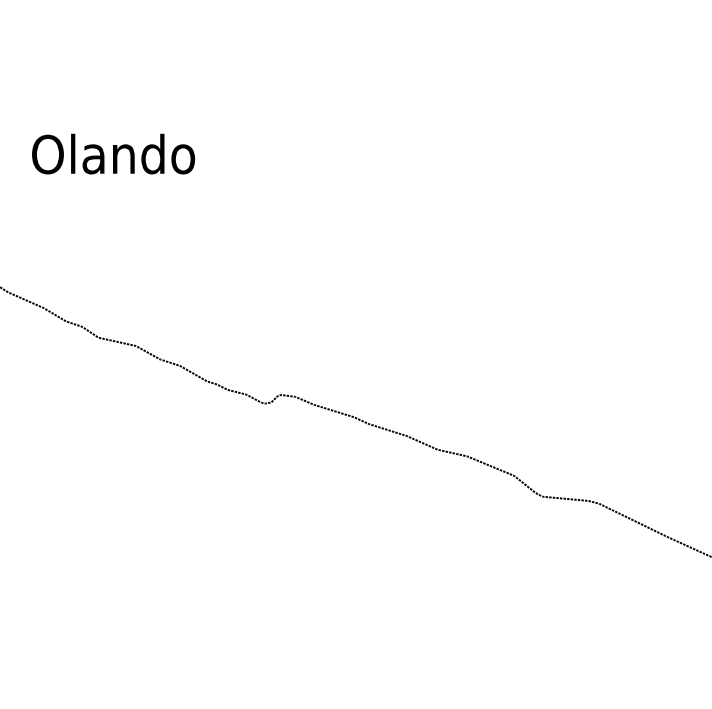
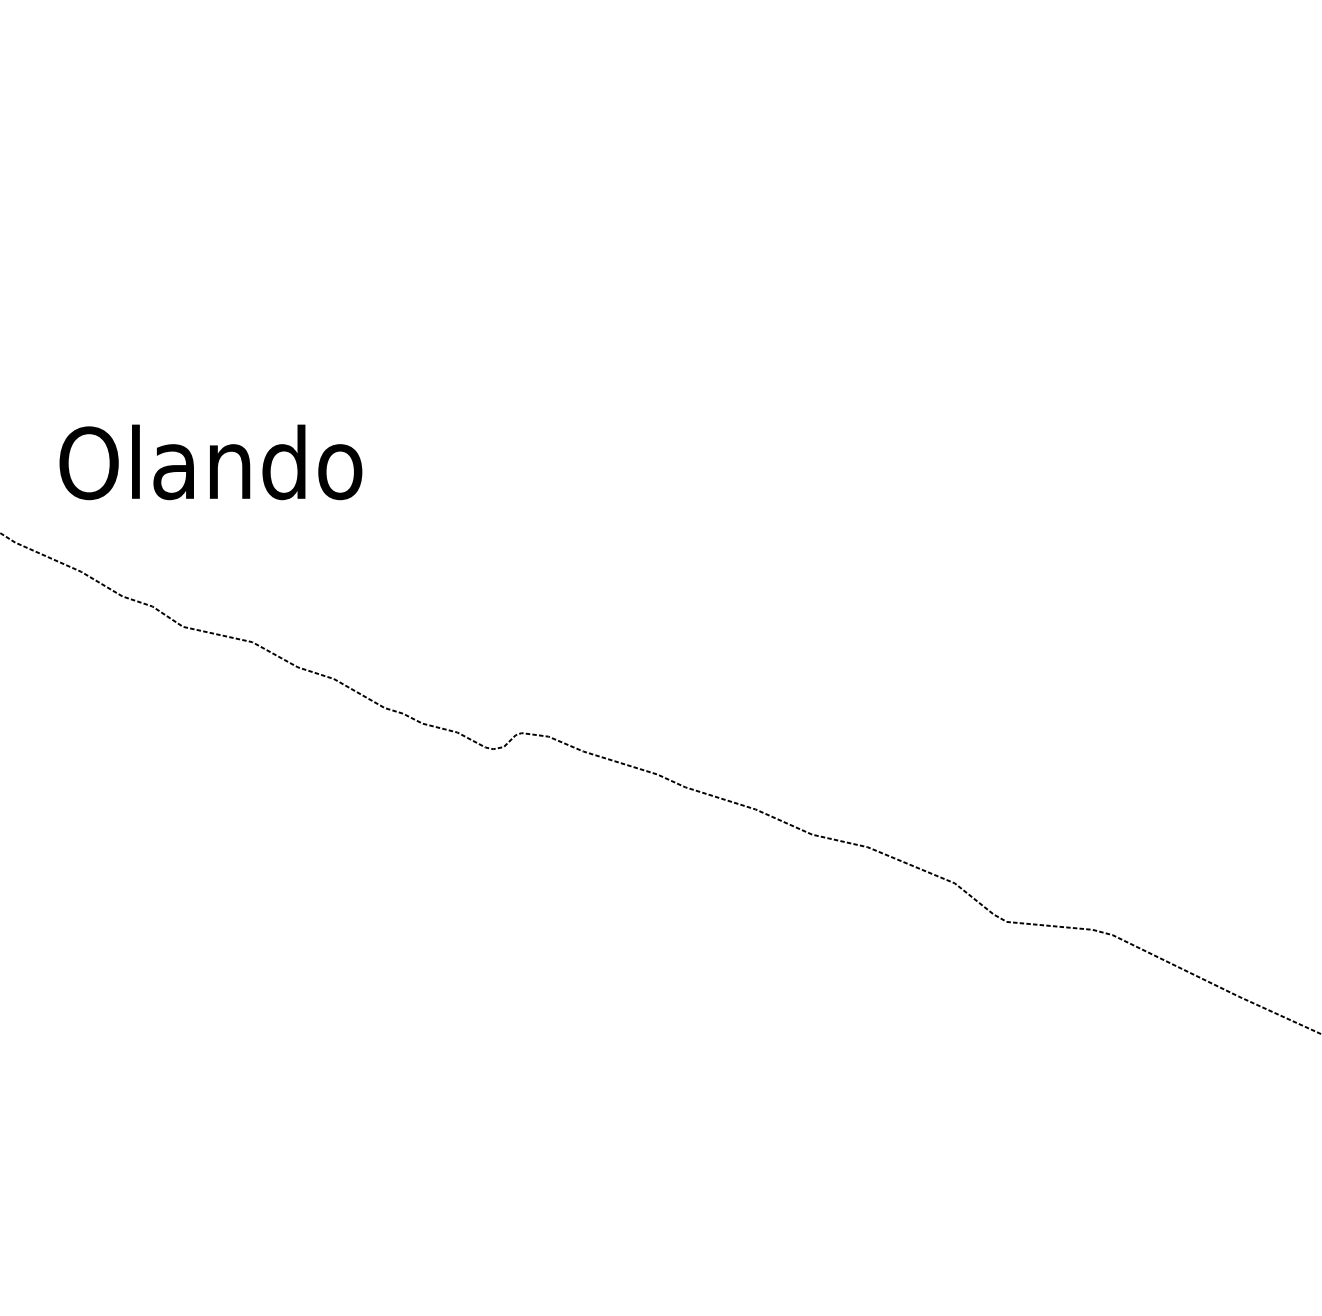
text: (113, 153) -> (210, 461), moved

